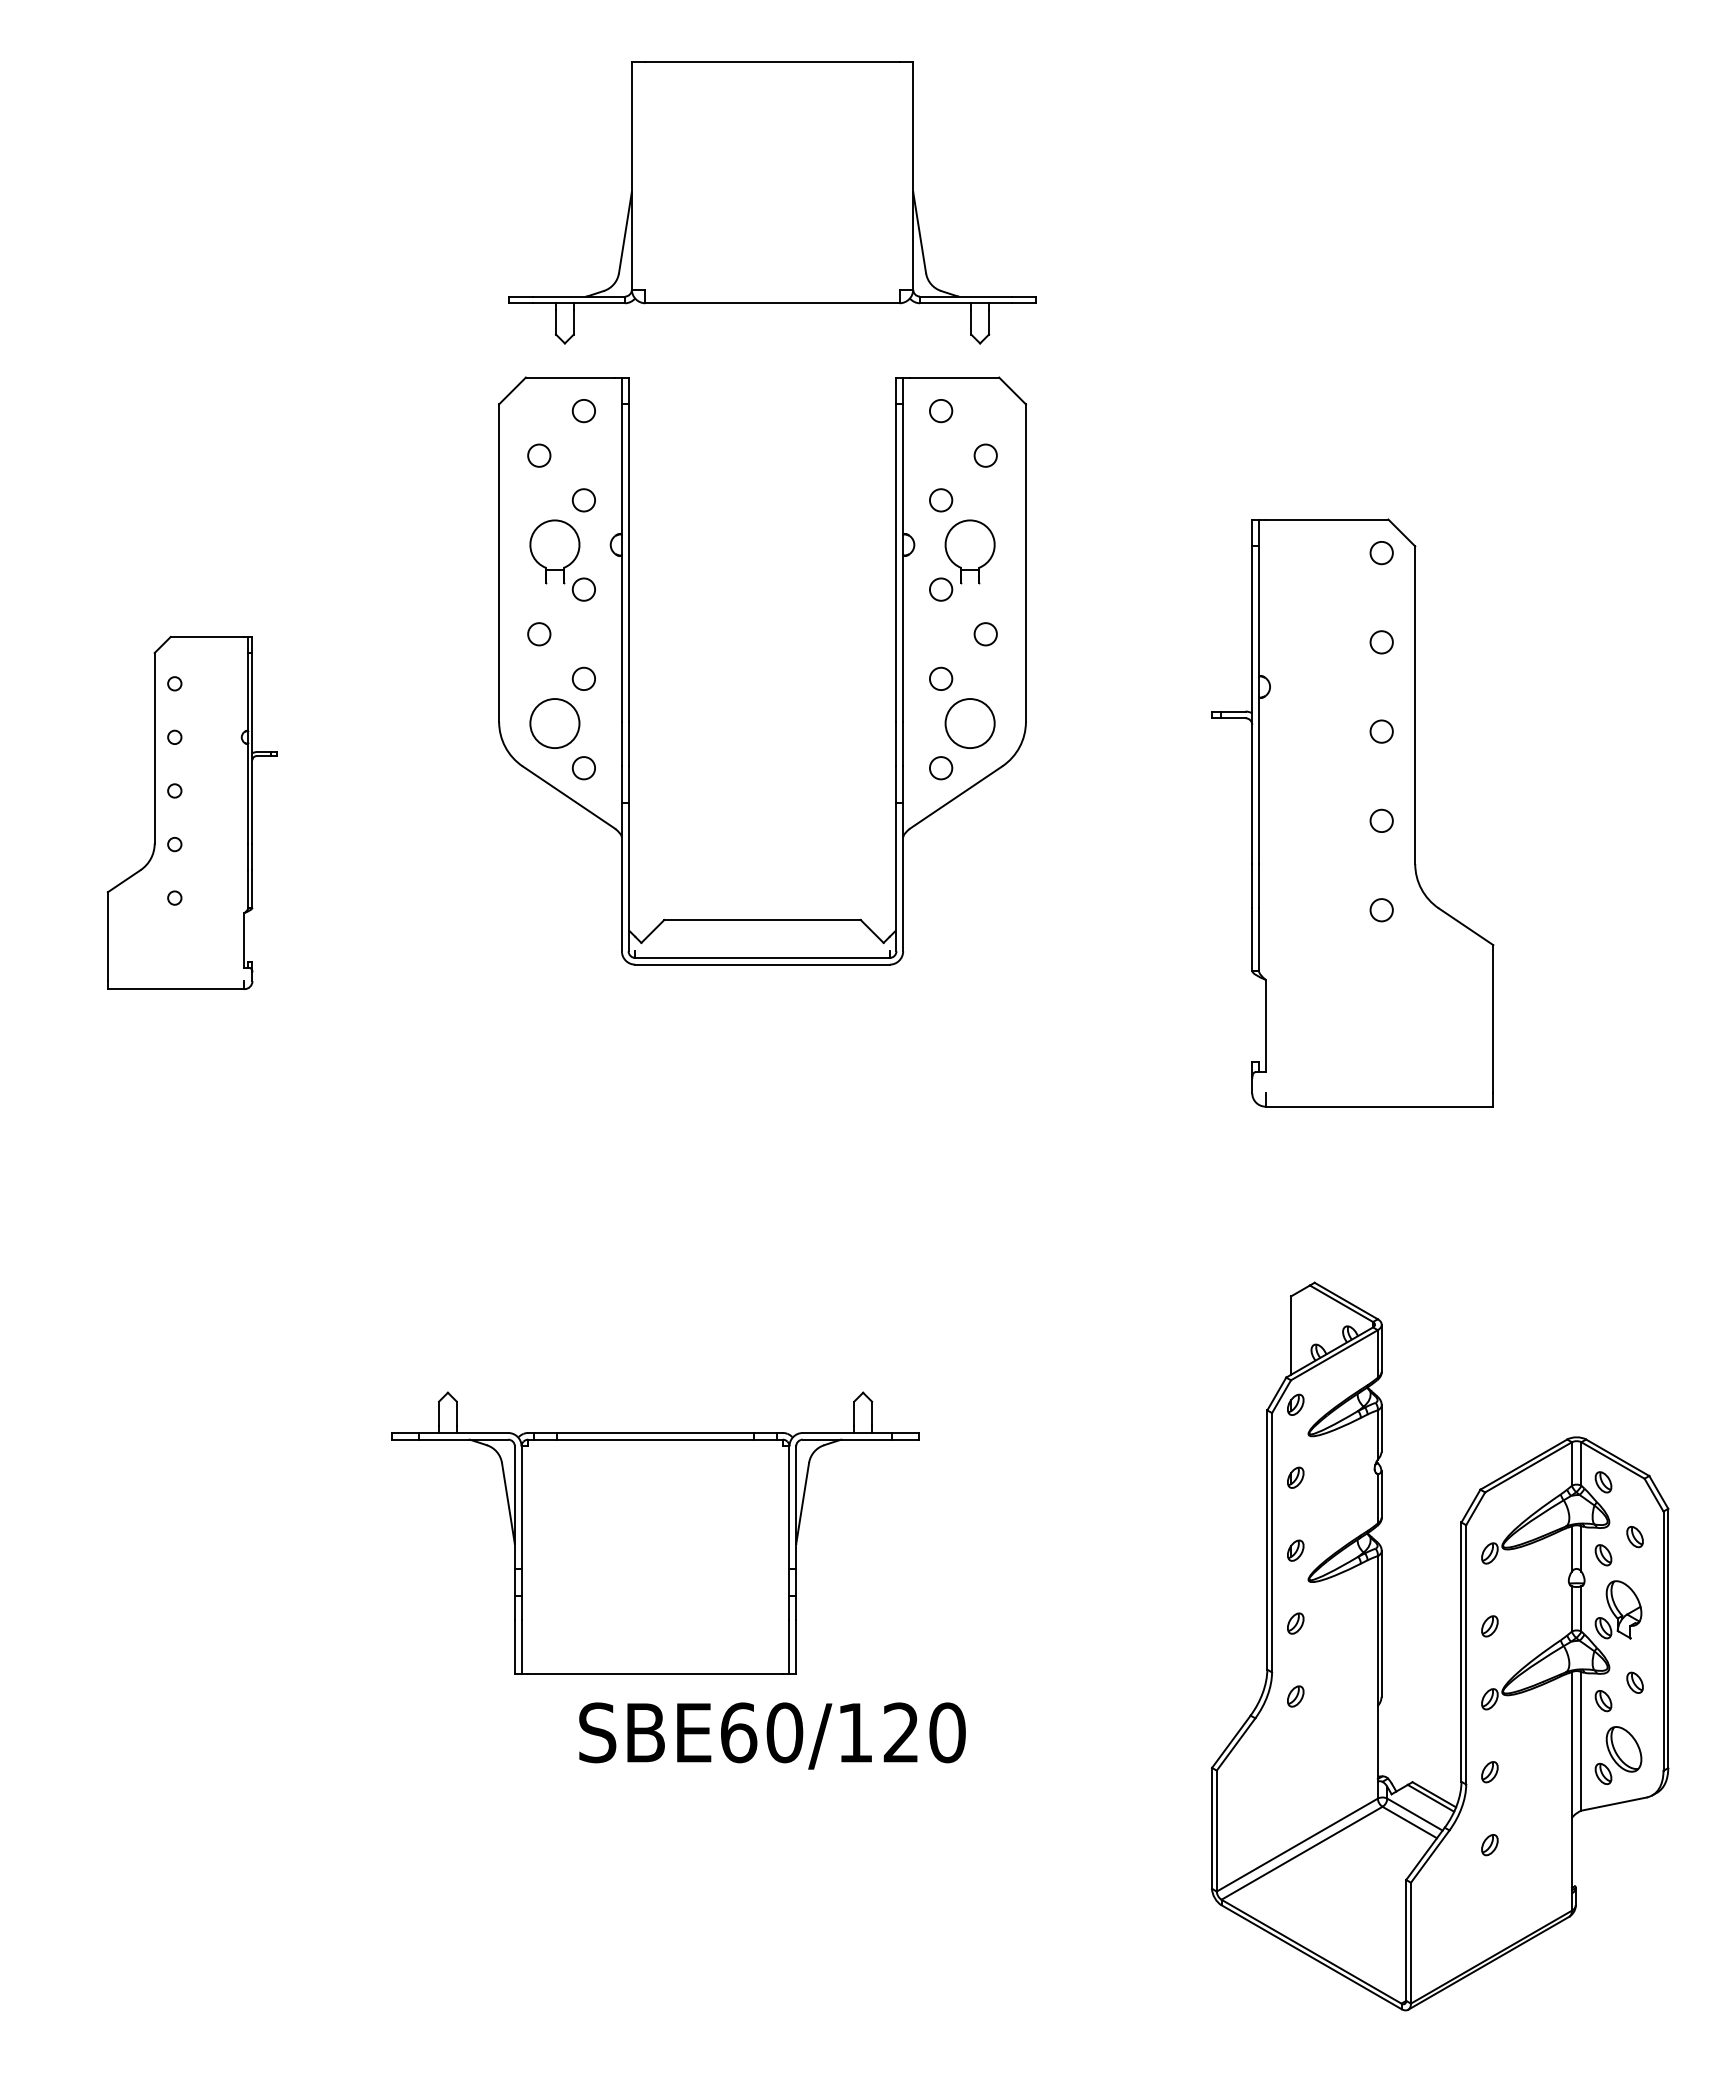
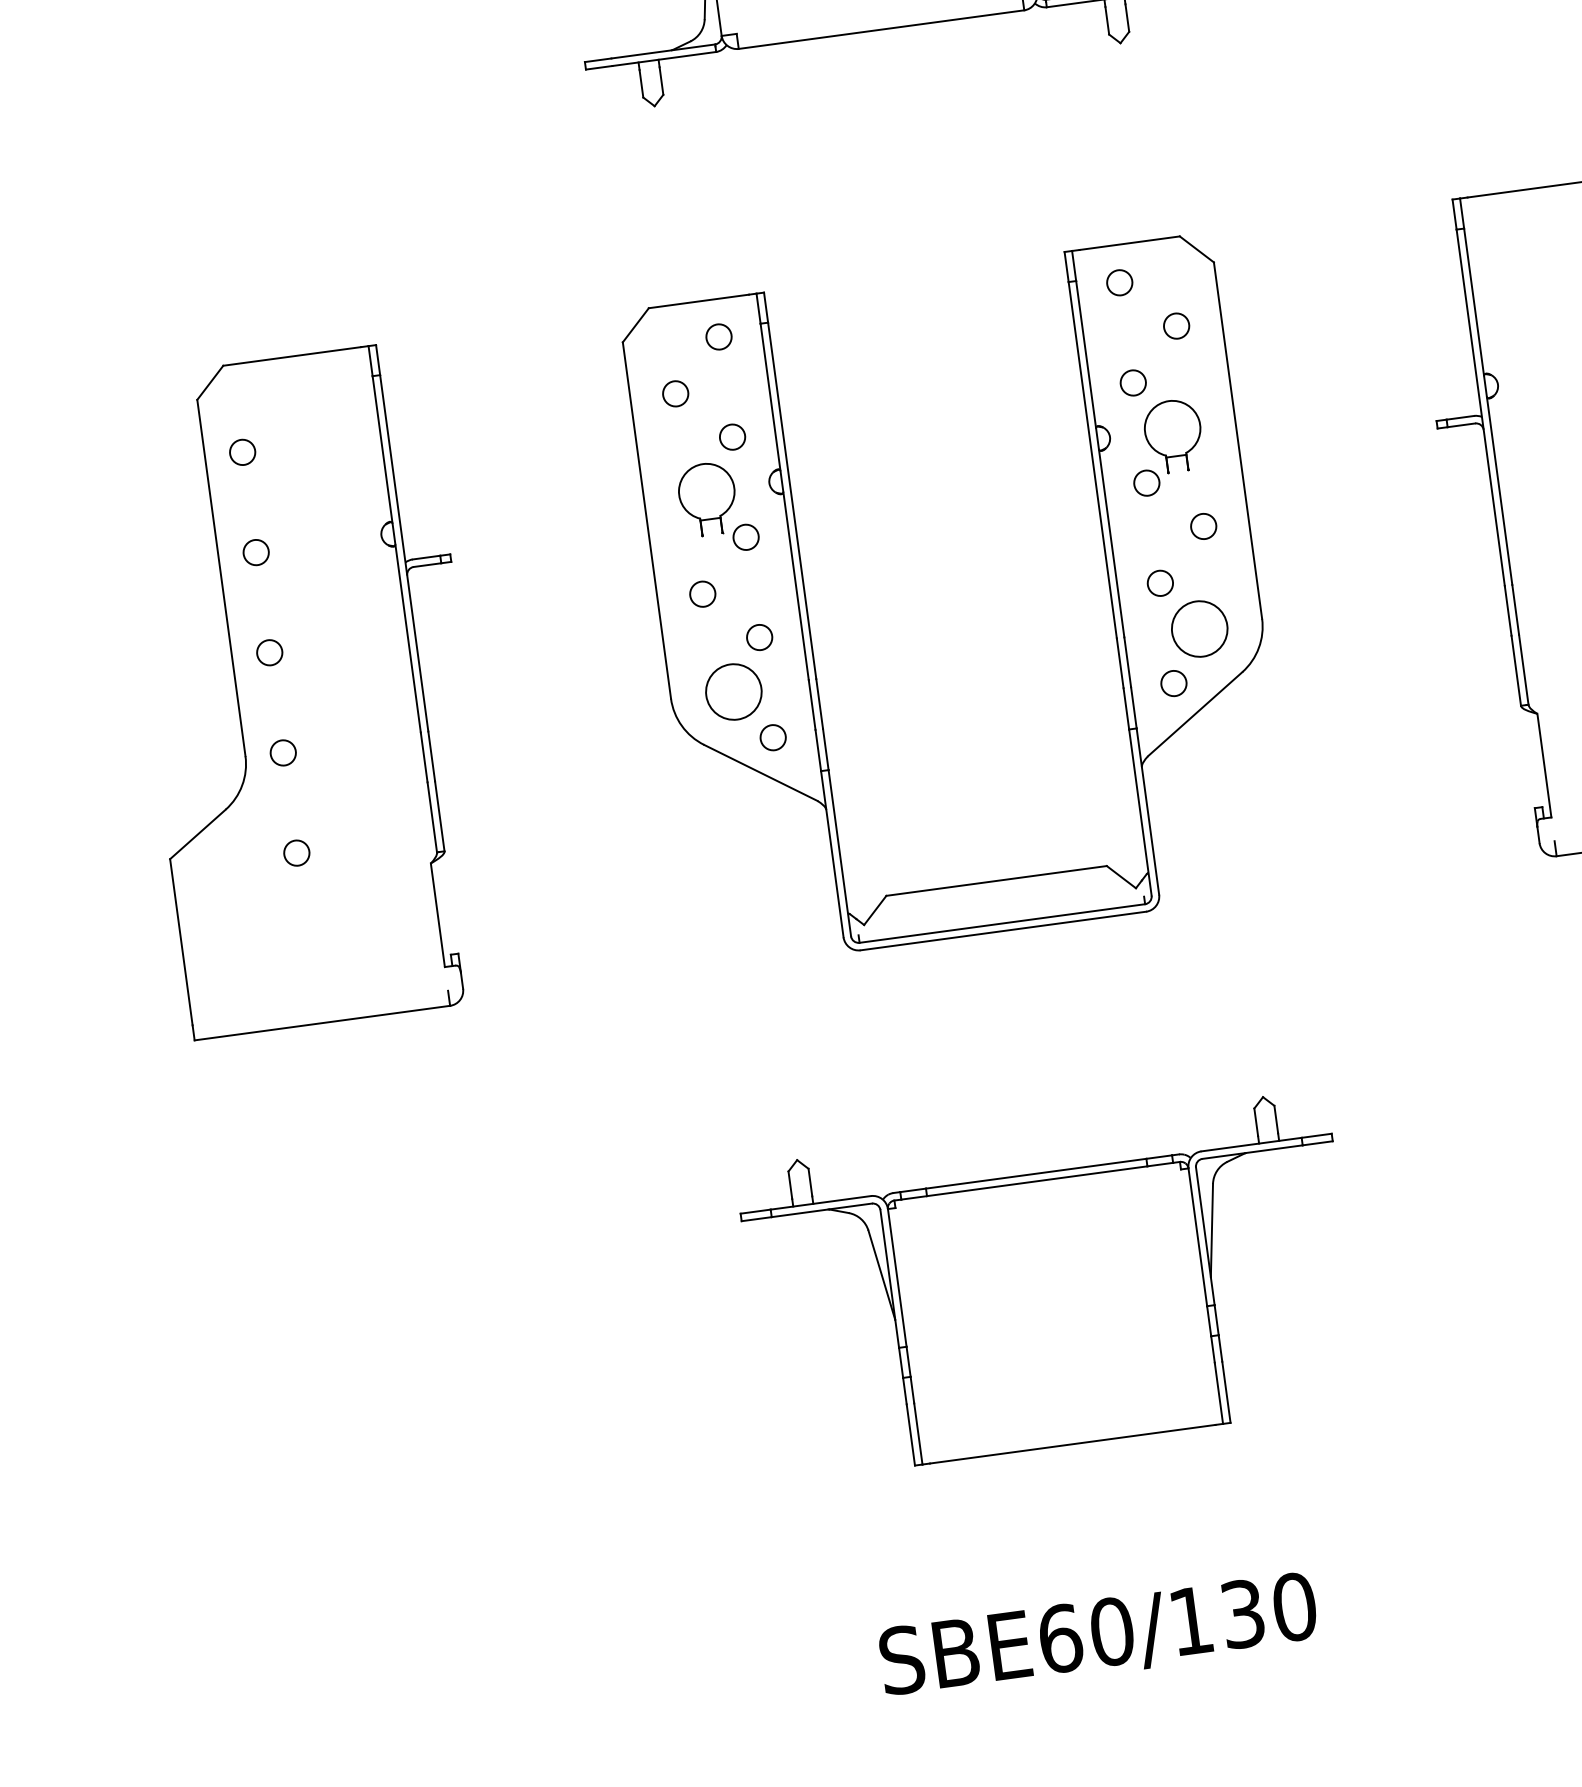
part: (629, 670) -> (809, 621), moved
part: (191, 812) -> (306, 689), size x1.67
part: (655, 1532) -> (1051, 1285), moved
text: (900, 1732) -> (1241, 1613), SBE60/120 -> SBE60/130

